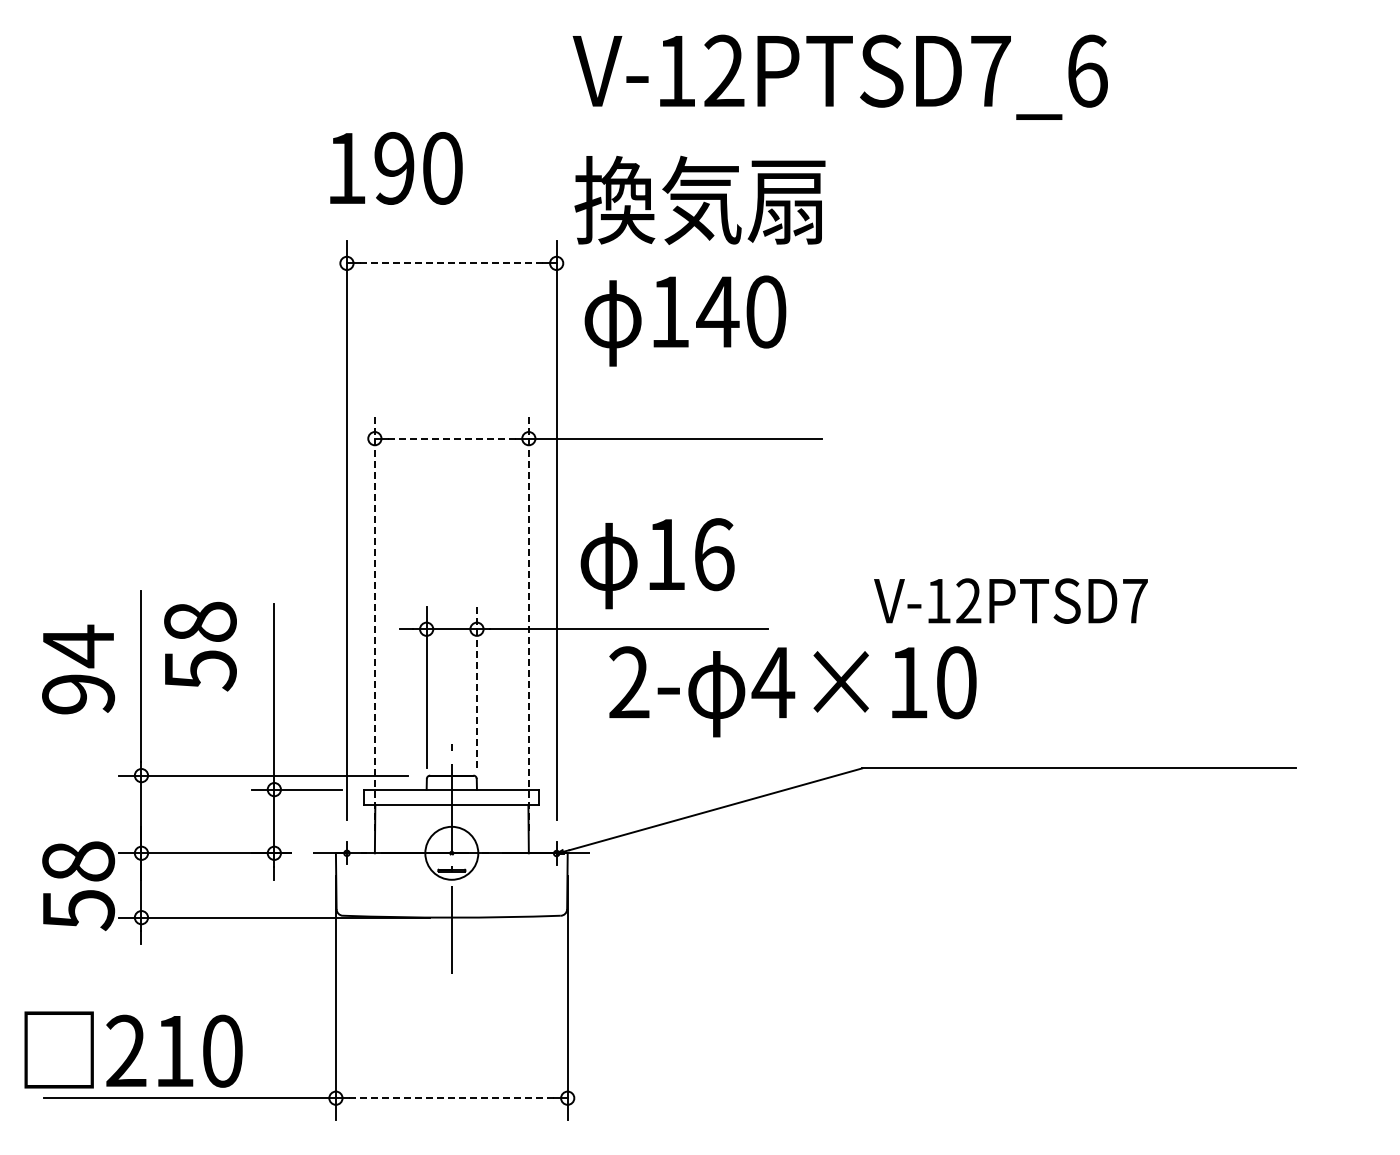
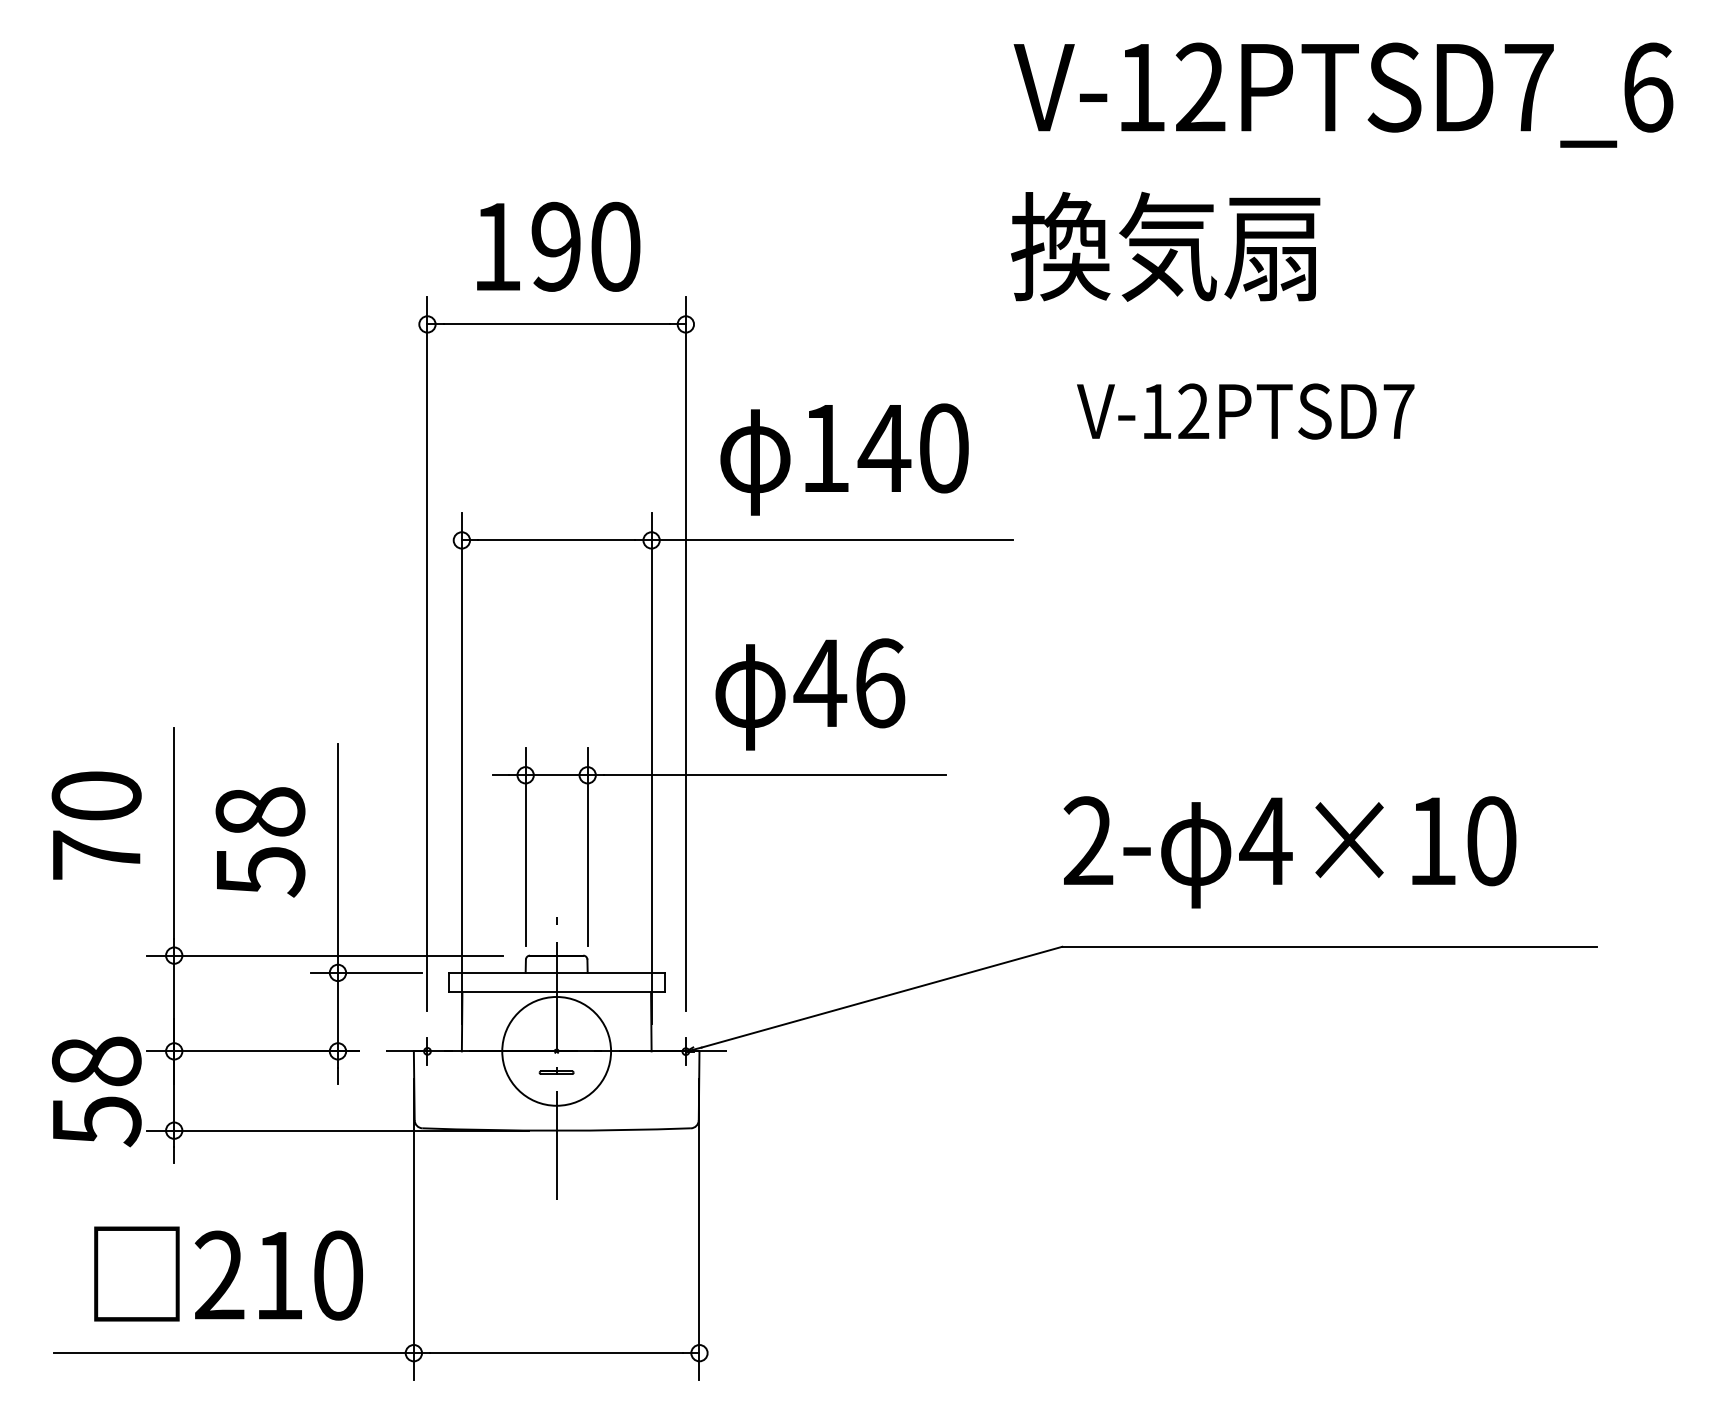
text: (839, 76) -> (1342, 94), moved
text: (396, 168) -> (558, 246), moved
text: (699, 199) -> (1165, 245), moved
line: (451, 263) -> (556, 324), dashed -> solid
text: (685, 320) -> (844, 458), moved
line: (451, 438) -> (556, 540), dashed -> solid
text: (665, 554) -> (819, 683), 16 -> 46
text: (1010, 600) -> (1245, 410), moved
line: (374, 623) -> (461, 768), dashed -> solid
line: (528, 623) -> (651, 768), dashed -> solid
text: (200, 646) -> (260, 842), moved
text: (78, 669) -> (96, 824), 94 -> 70
line: (476, 686) -> (587, 845), dashed -> solid
text: (792, 691) -> (1289, 851), moved
circle: (451, 853) -> (556, 1051), size x1.67
text: (133, 1049) -> (228, 1273), moved
line: (451, 1098) -> (556, 1353), dashed -> solid

